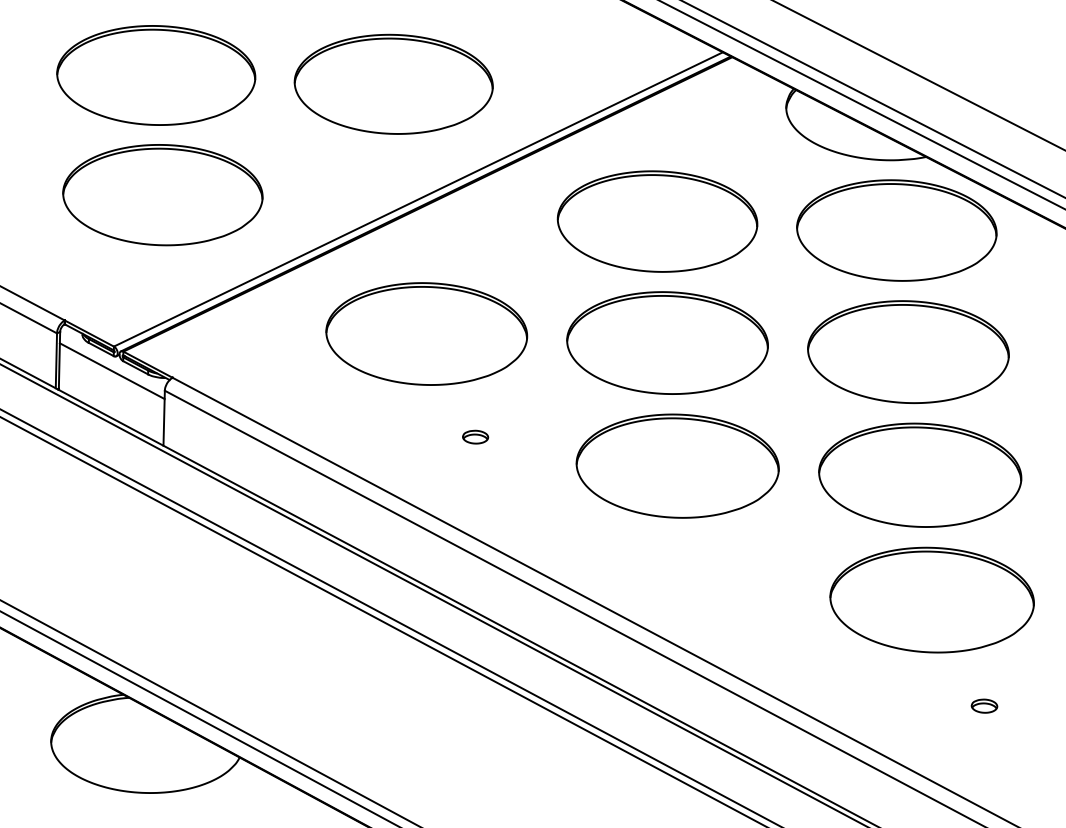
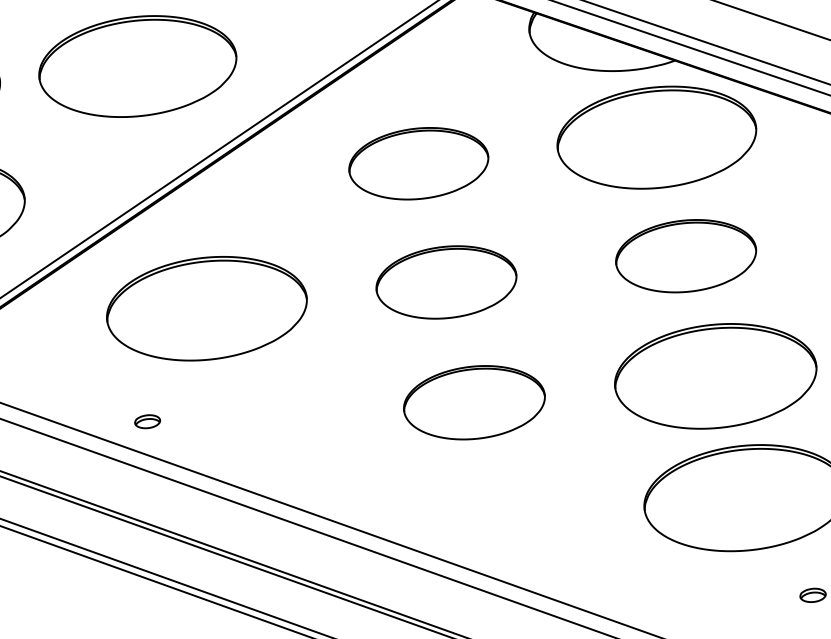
part: (657, 221) -> (418, 163), size x0.7
part: (667, 342) -> (446, 281), size x0.7
part: (908, 351) -> (686, 255), size x0.7
part: (475, 436) -> (147, 421), moved
part: (677, 465) -> (474, 402), size x0.7

